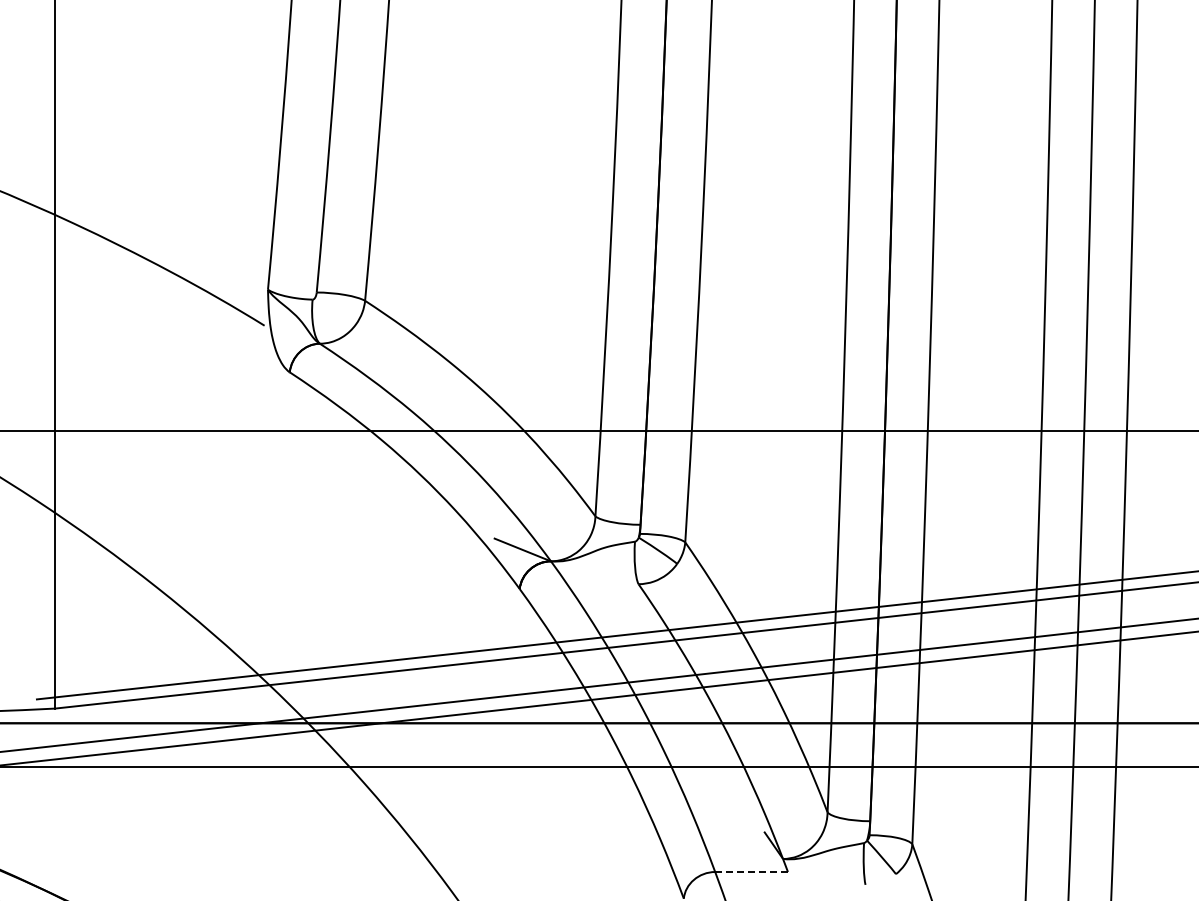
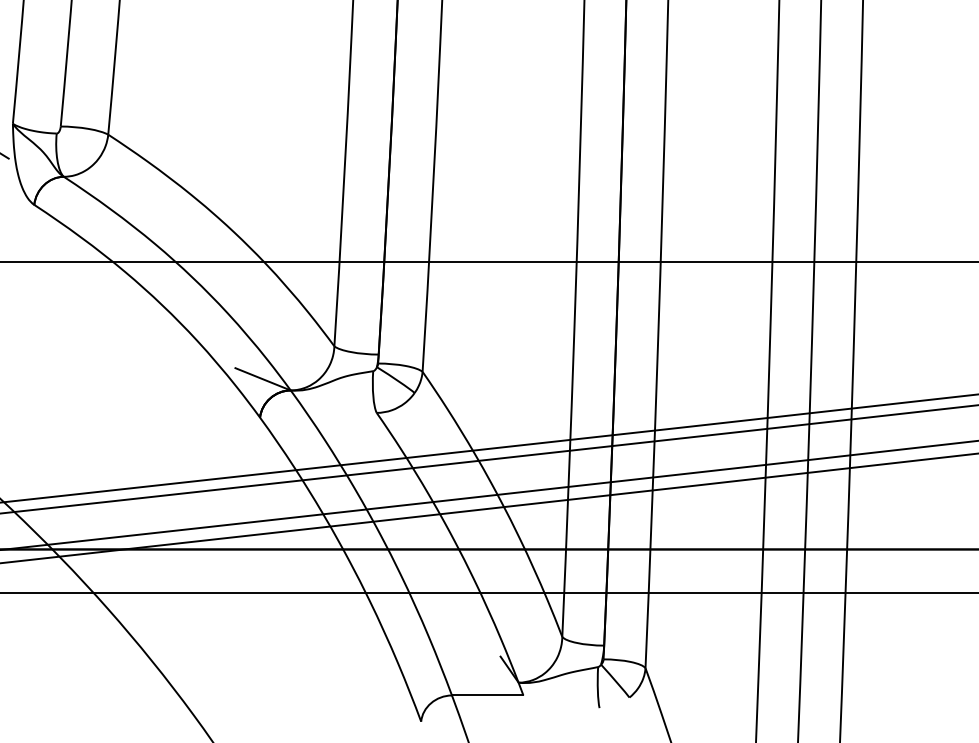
line: (751, 872) -> (487, 695), dashed -> solid

